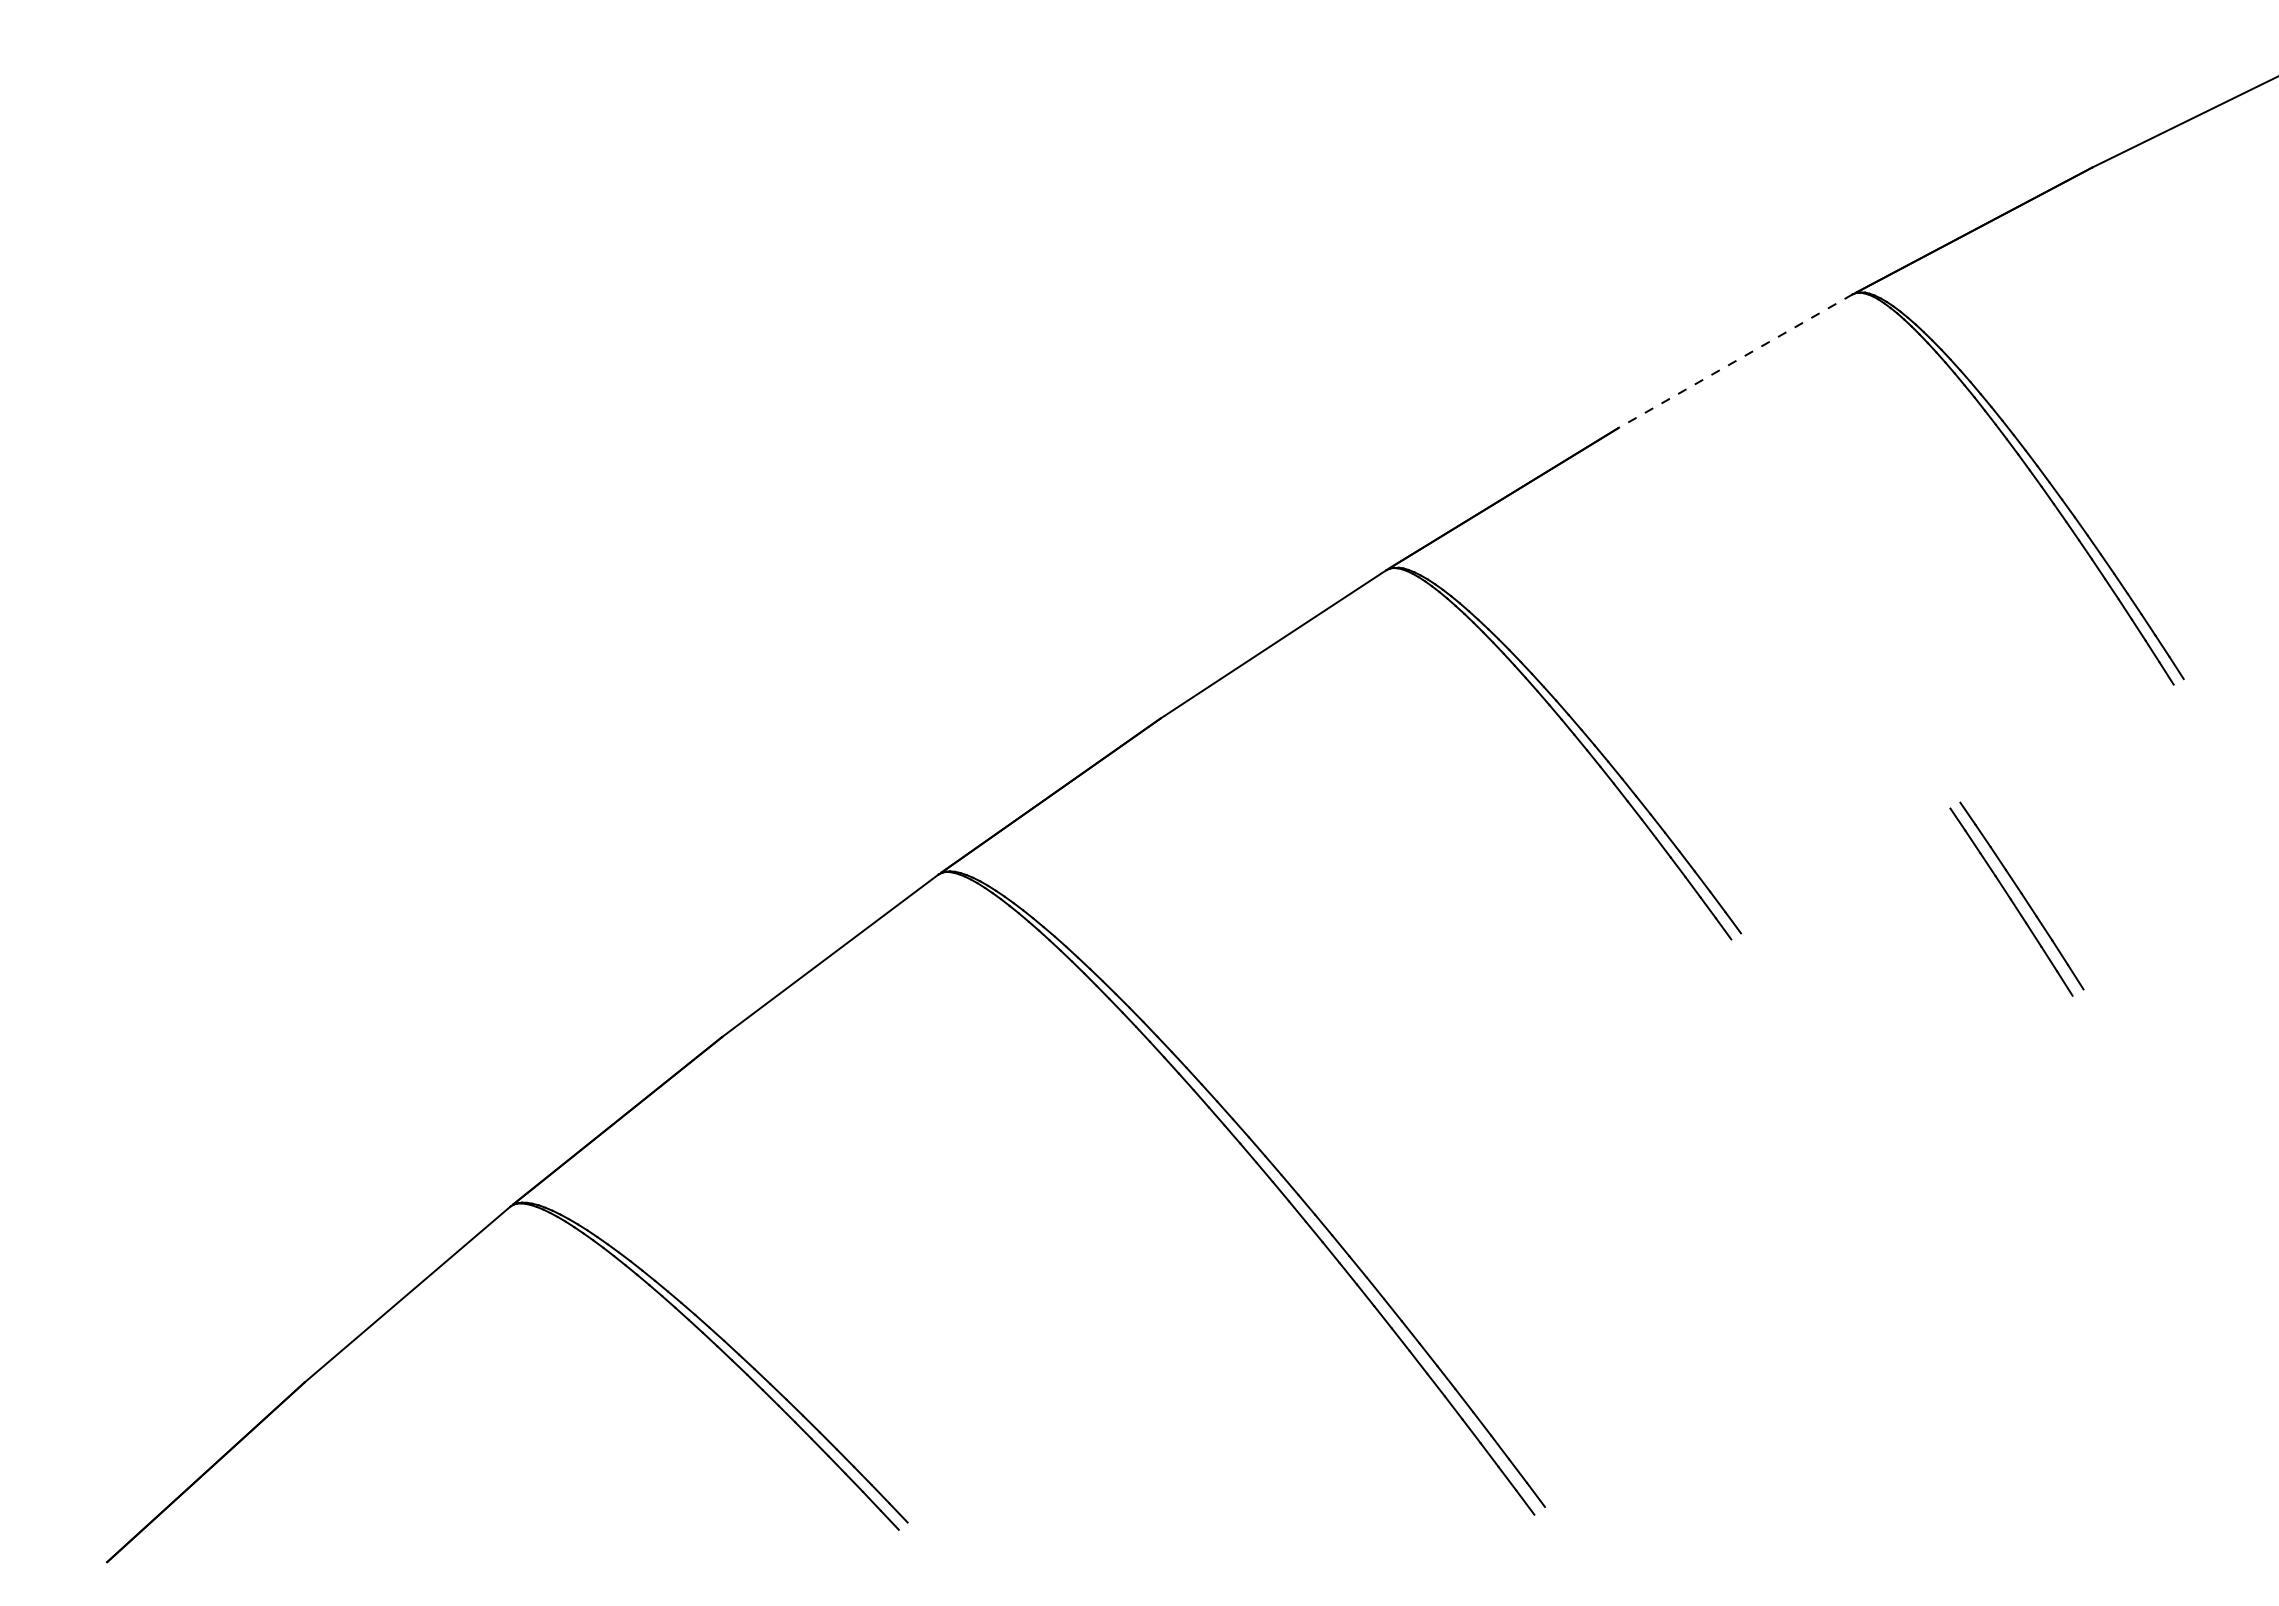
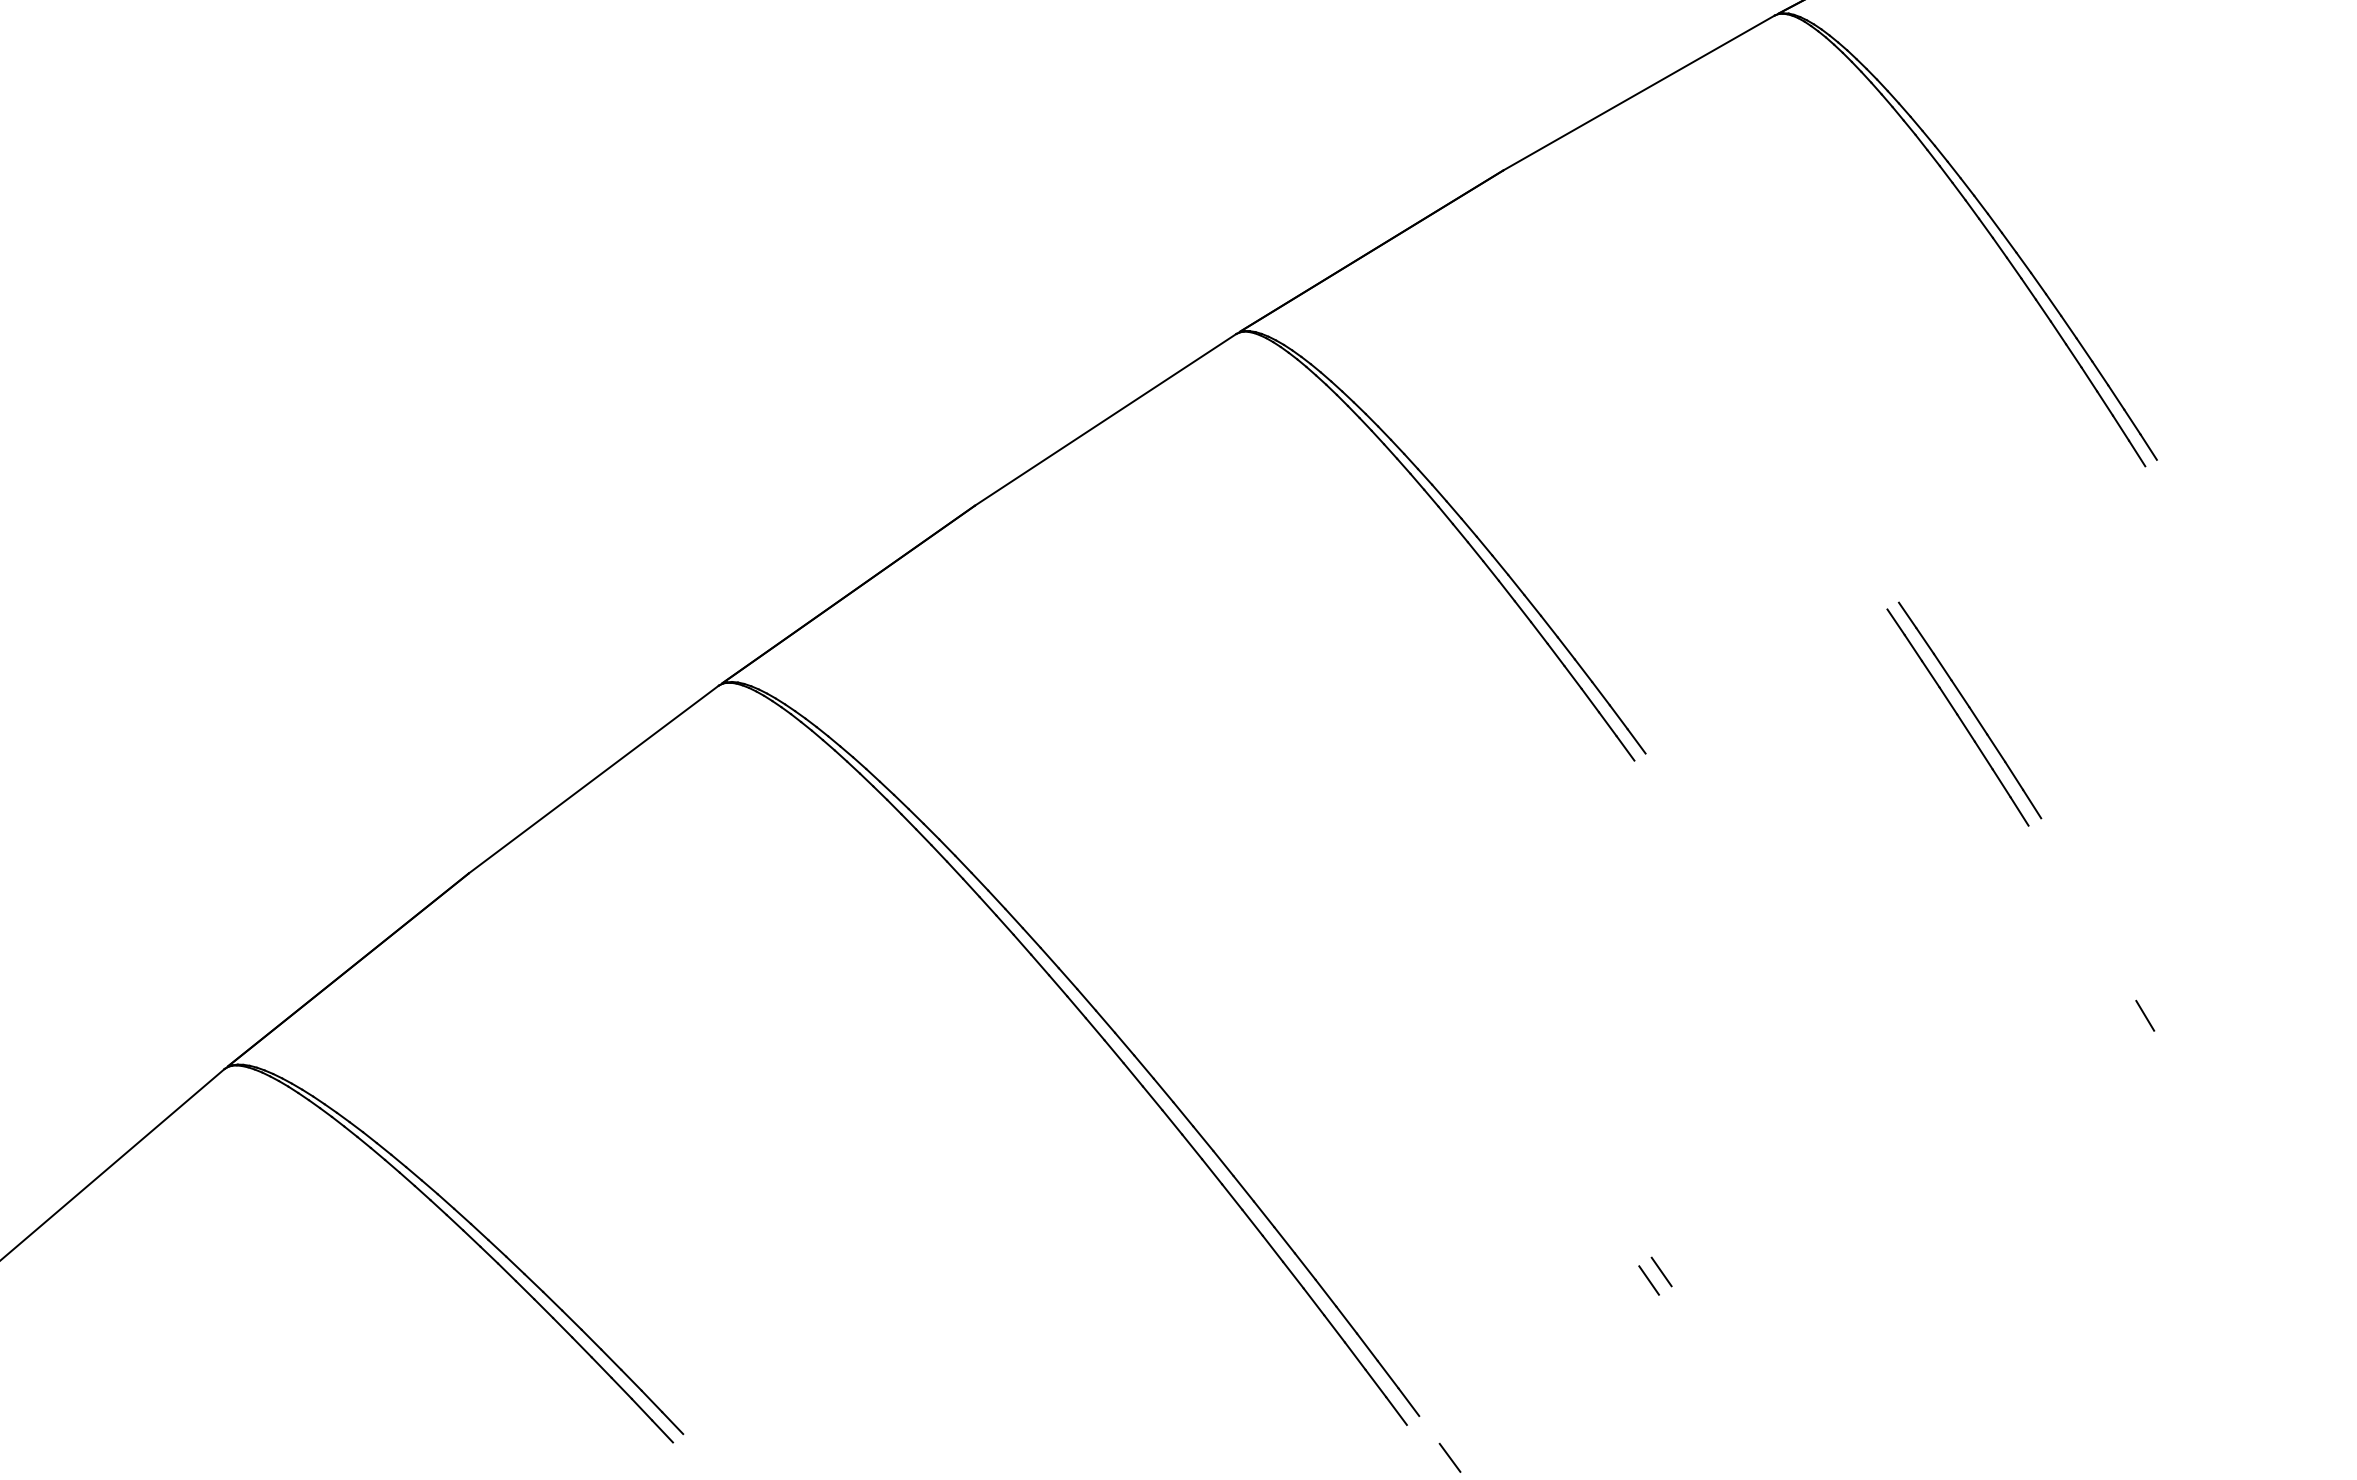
line: (1734, 361) -> (1638, 93), dashed -> solid
line: (2173, 1160) -> (2145, 1015), added
line: (1754, 1381) -> (1661, 1271), added
line: (1743, 1389) -> (1648, 1280), added
line: (1571, 1543) -> (1449, 1458), added

